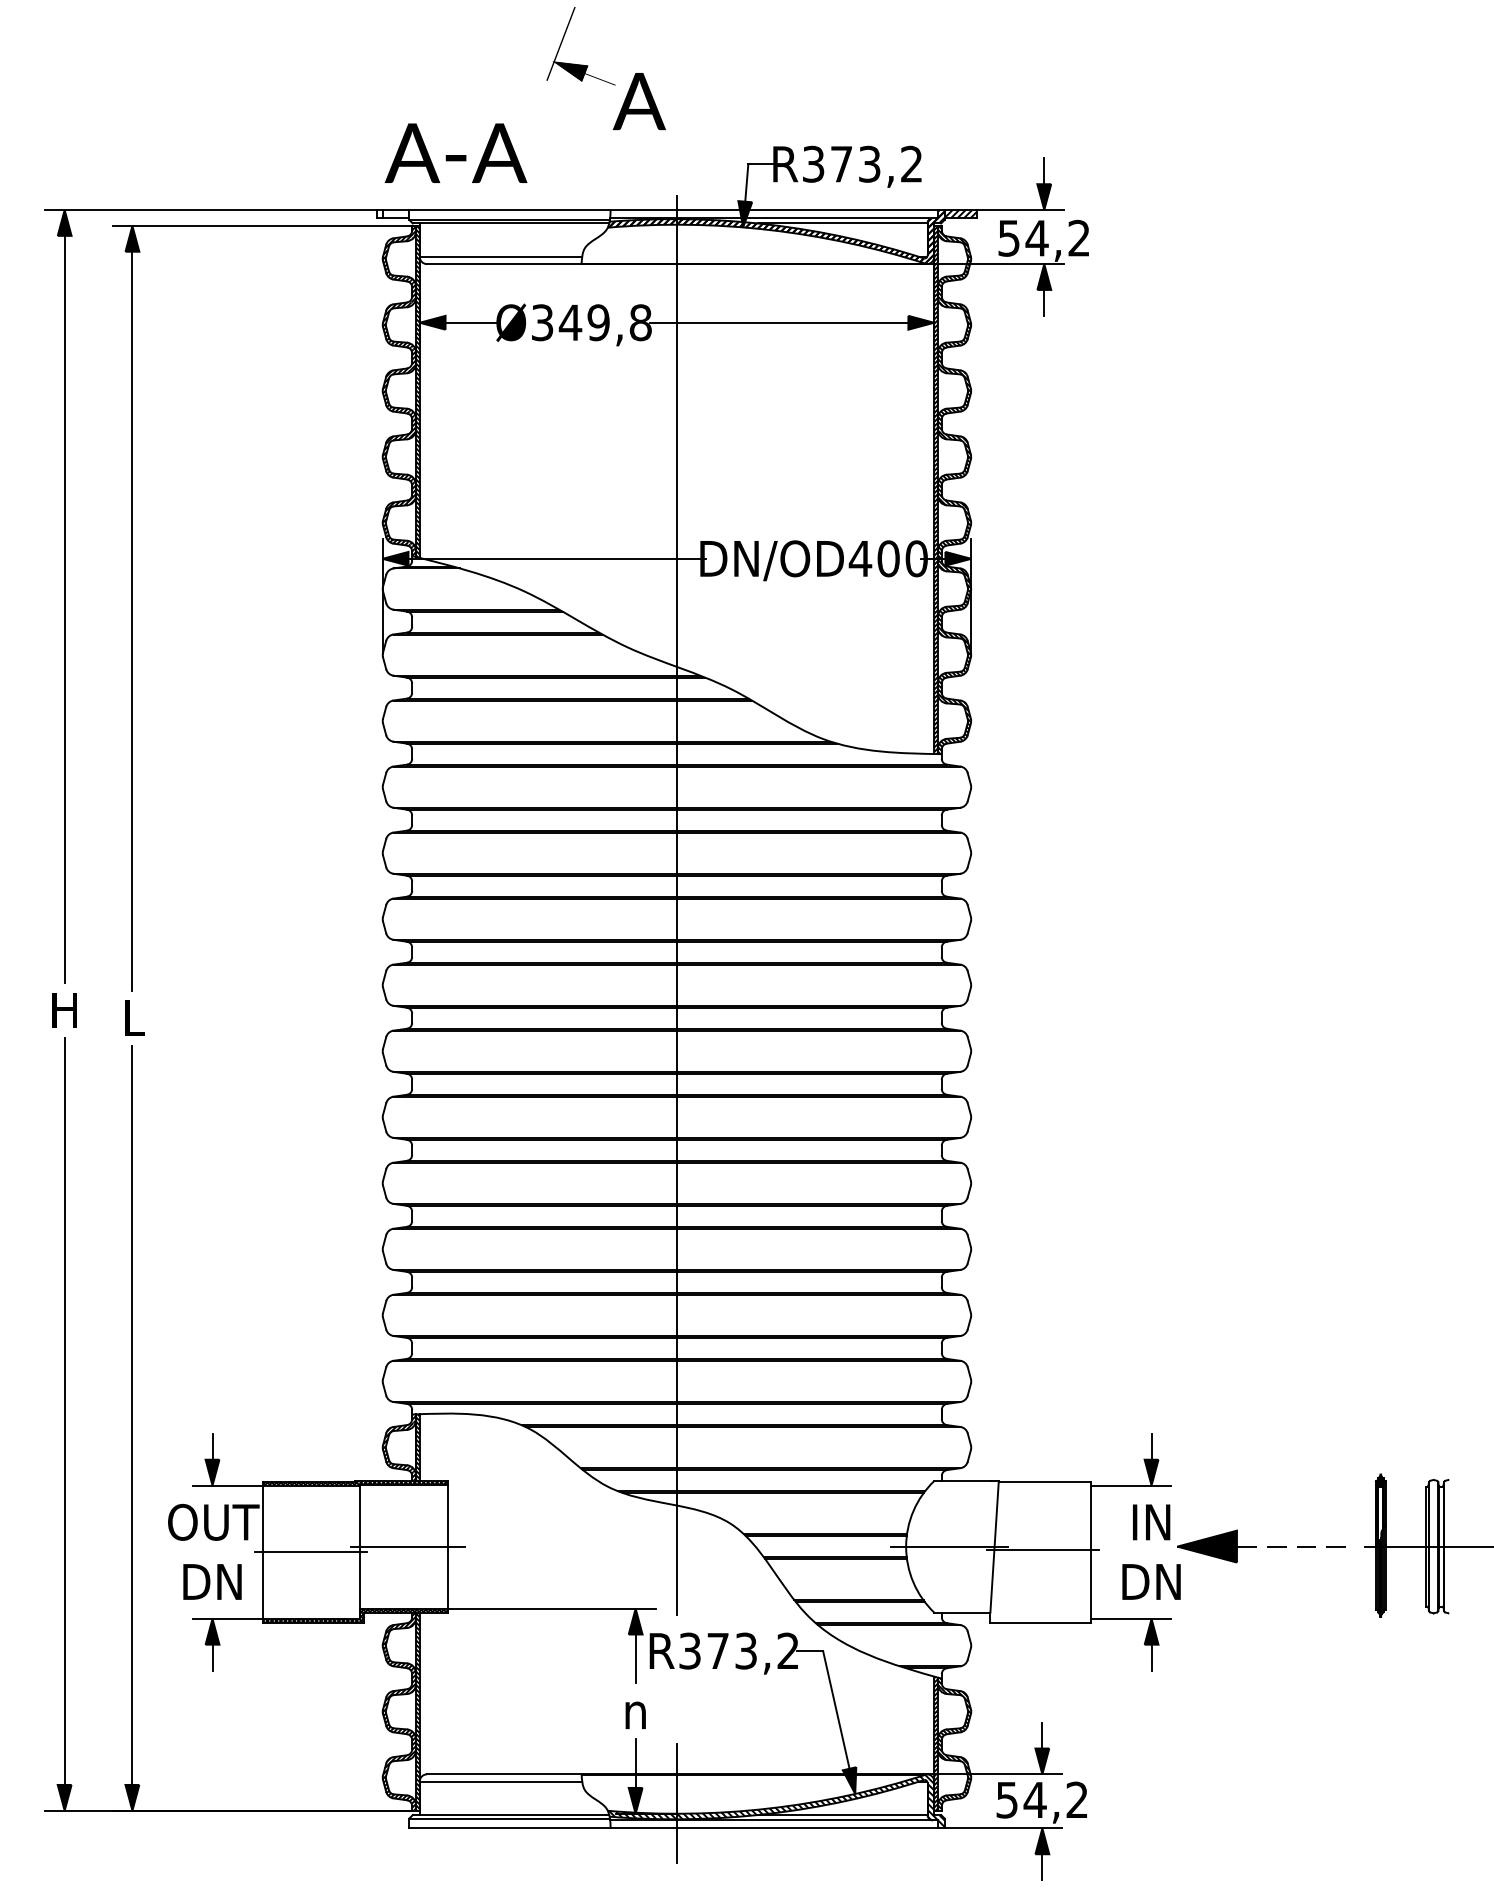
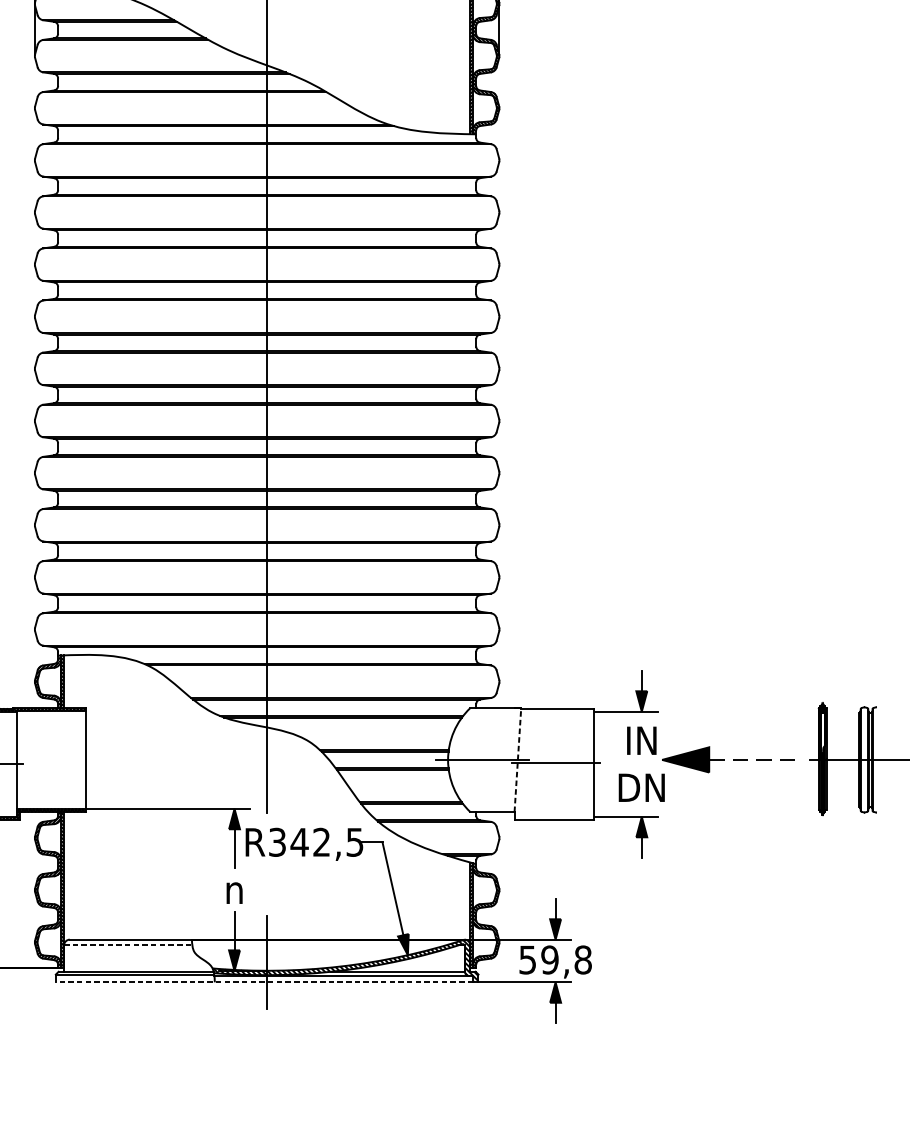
line: (407, 1546) -> (54, 759), removed
line: (994, 1546) -> (517, 759), solid -> dashed
text: (752, 1650) -> (326, 841), R373,2 -> R342,5
line: (501, 1781) -> (128, 945), solid -> dashed
text: (1055, 1799) -> (565, 959), 54,2 -> 59,8
line: (673, 1828) -> (264, 982), solid -> dashed

